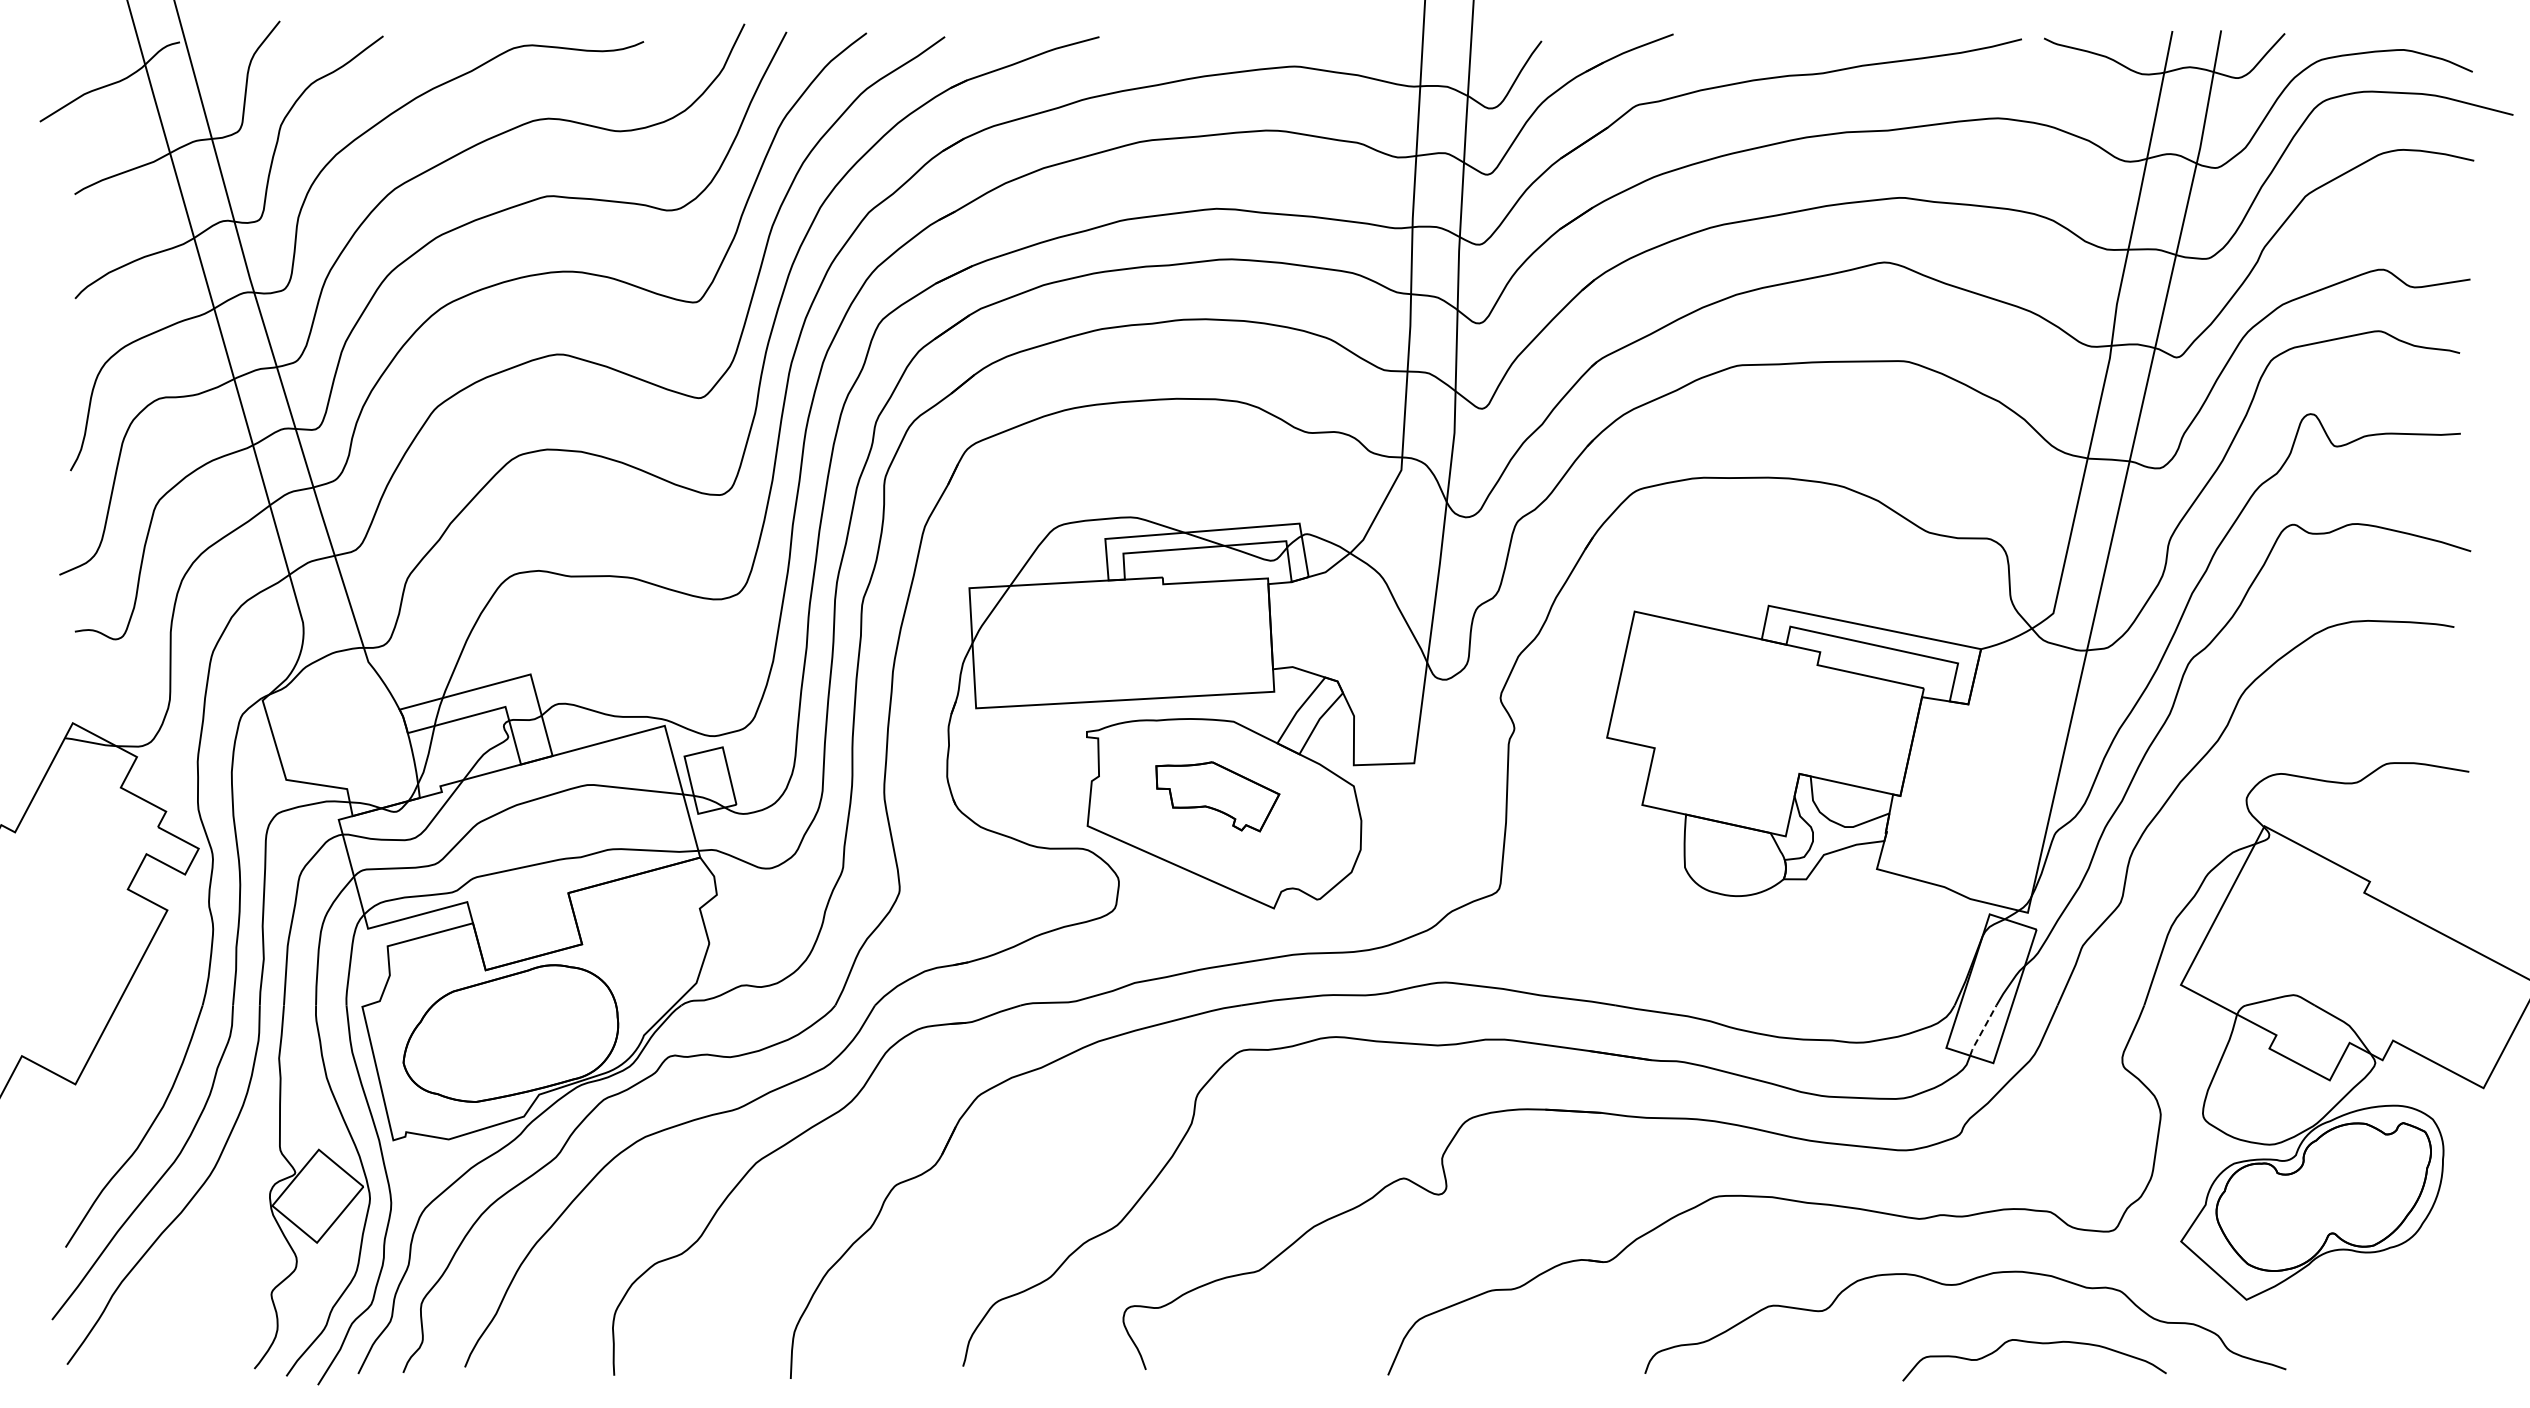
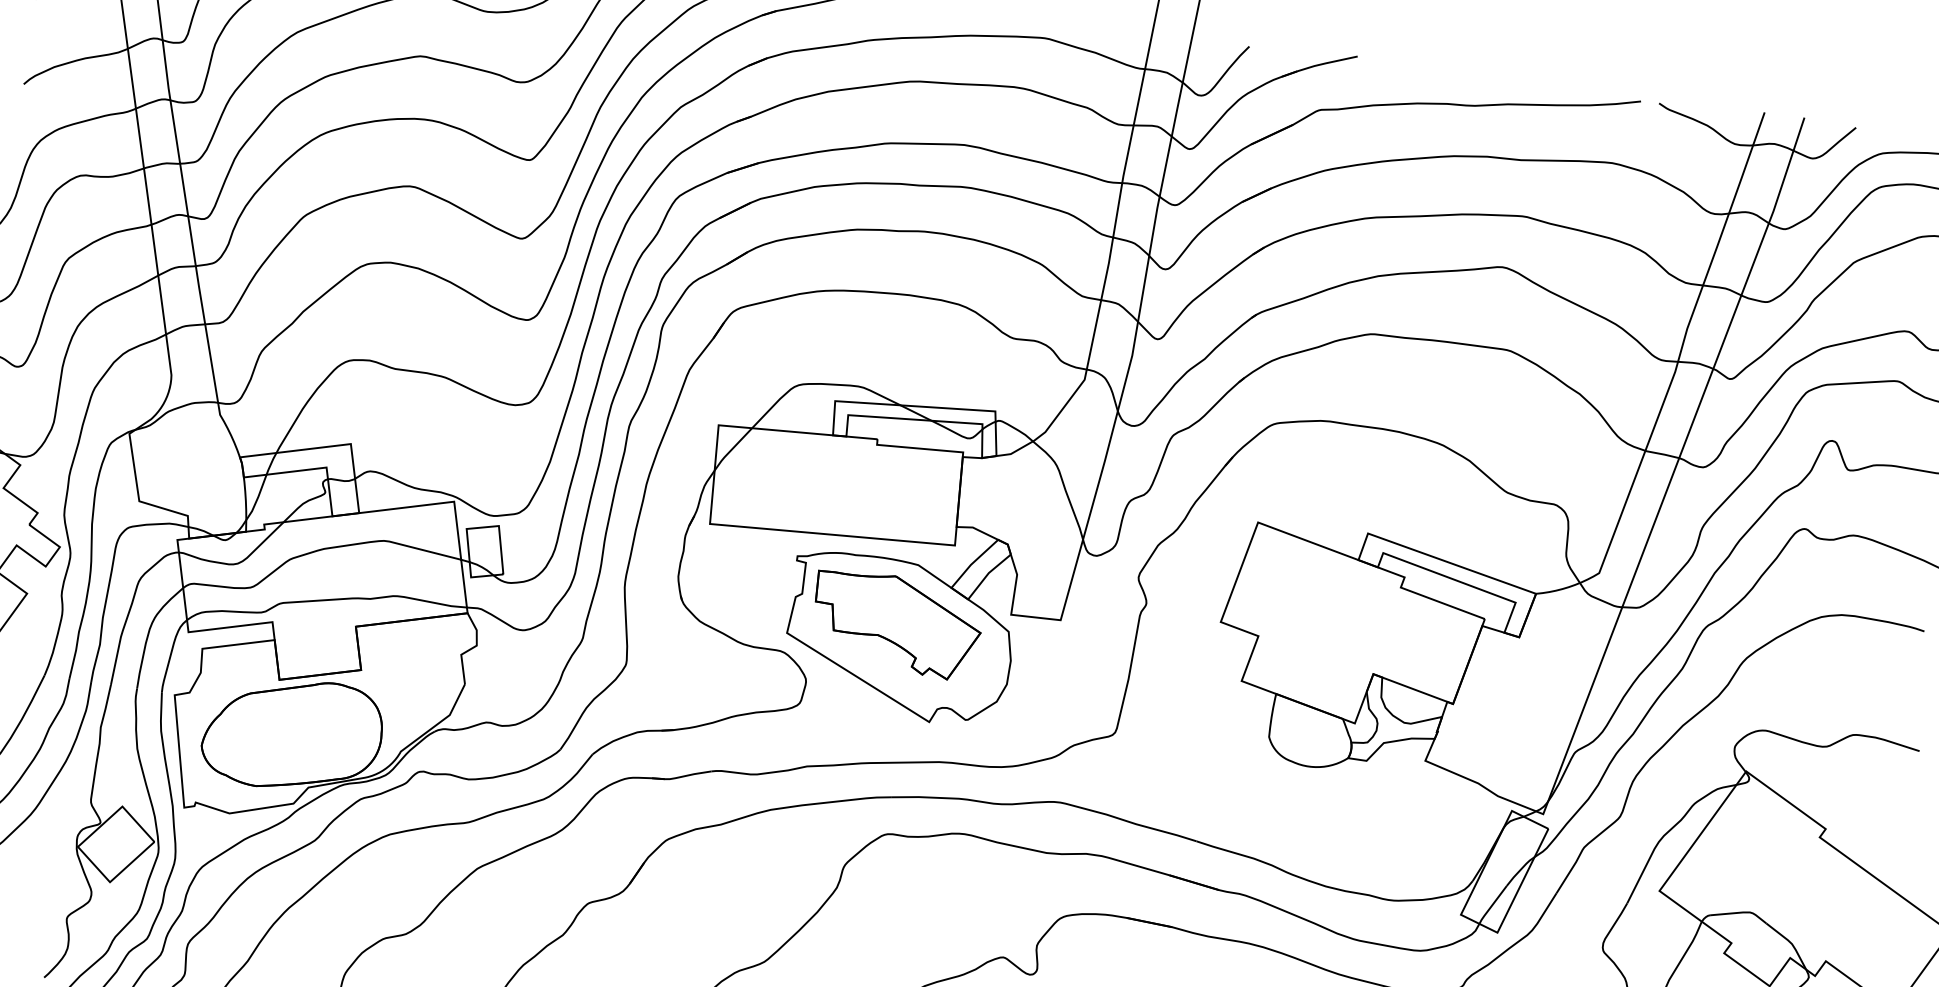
part: (1217, 796) -> (896, 624), size x1.67
line: (1982, 1031) -> (1492, 905), dashed -> solid

